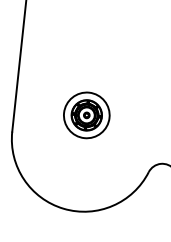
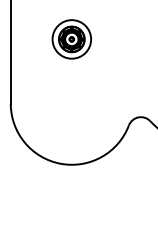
part: (86, 115) -> (71, 39), moved

